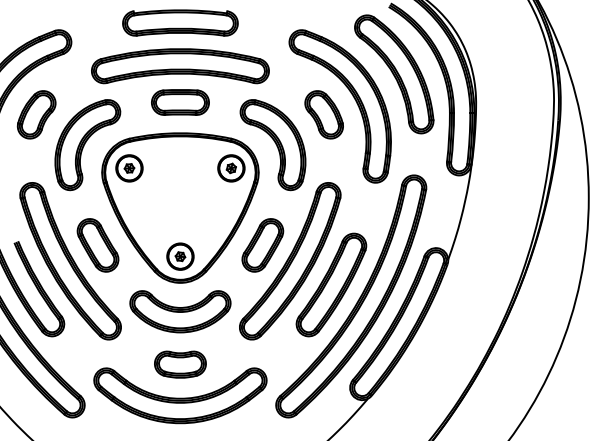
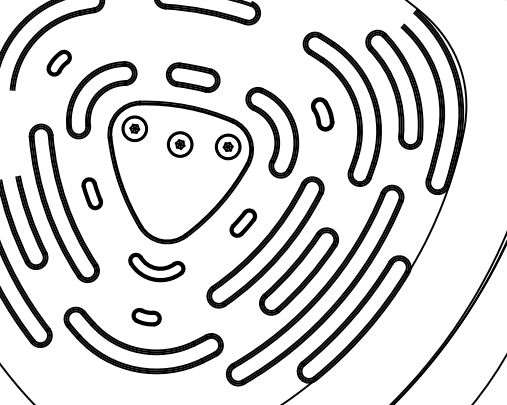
part: (180, 66) -> (199, 44), removed
part: (36, 114) -> (59, 62), size x0.6
part: (323, 114) -> (322, 113), size x0.7
part: (97, 245) -> (91, 193), size x0.6
part: (262, 245) -> (242, 223), size x0.6
part: (180, 256) -> (180, 144), moved
part: (180, 311) -> (156, 268), size x0.6
part: (180, 364) -> (146, 317), size x0.6

